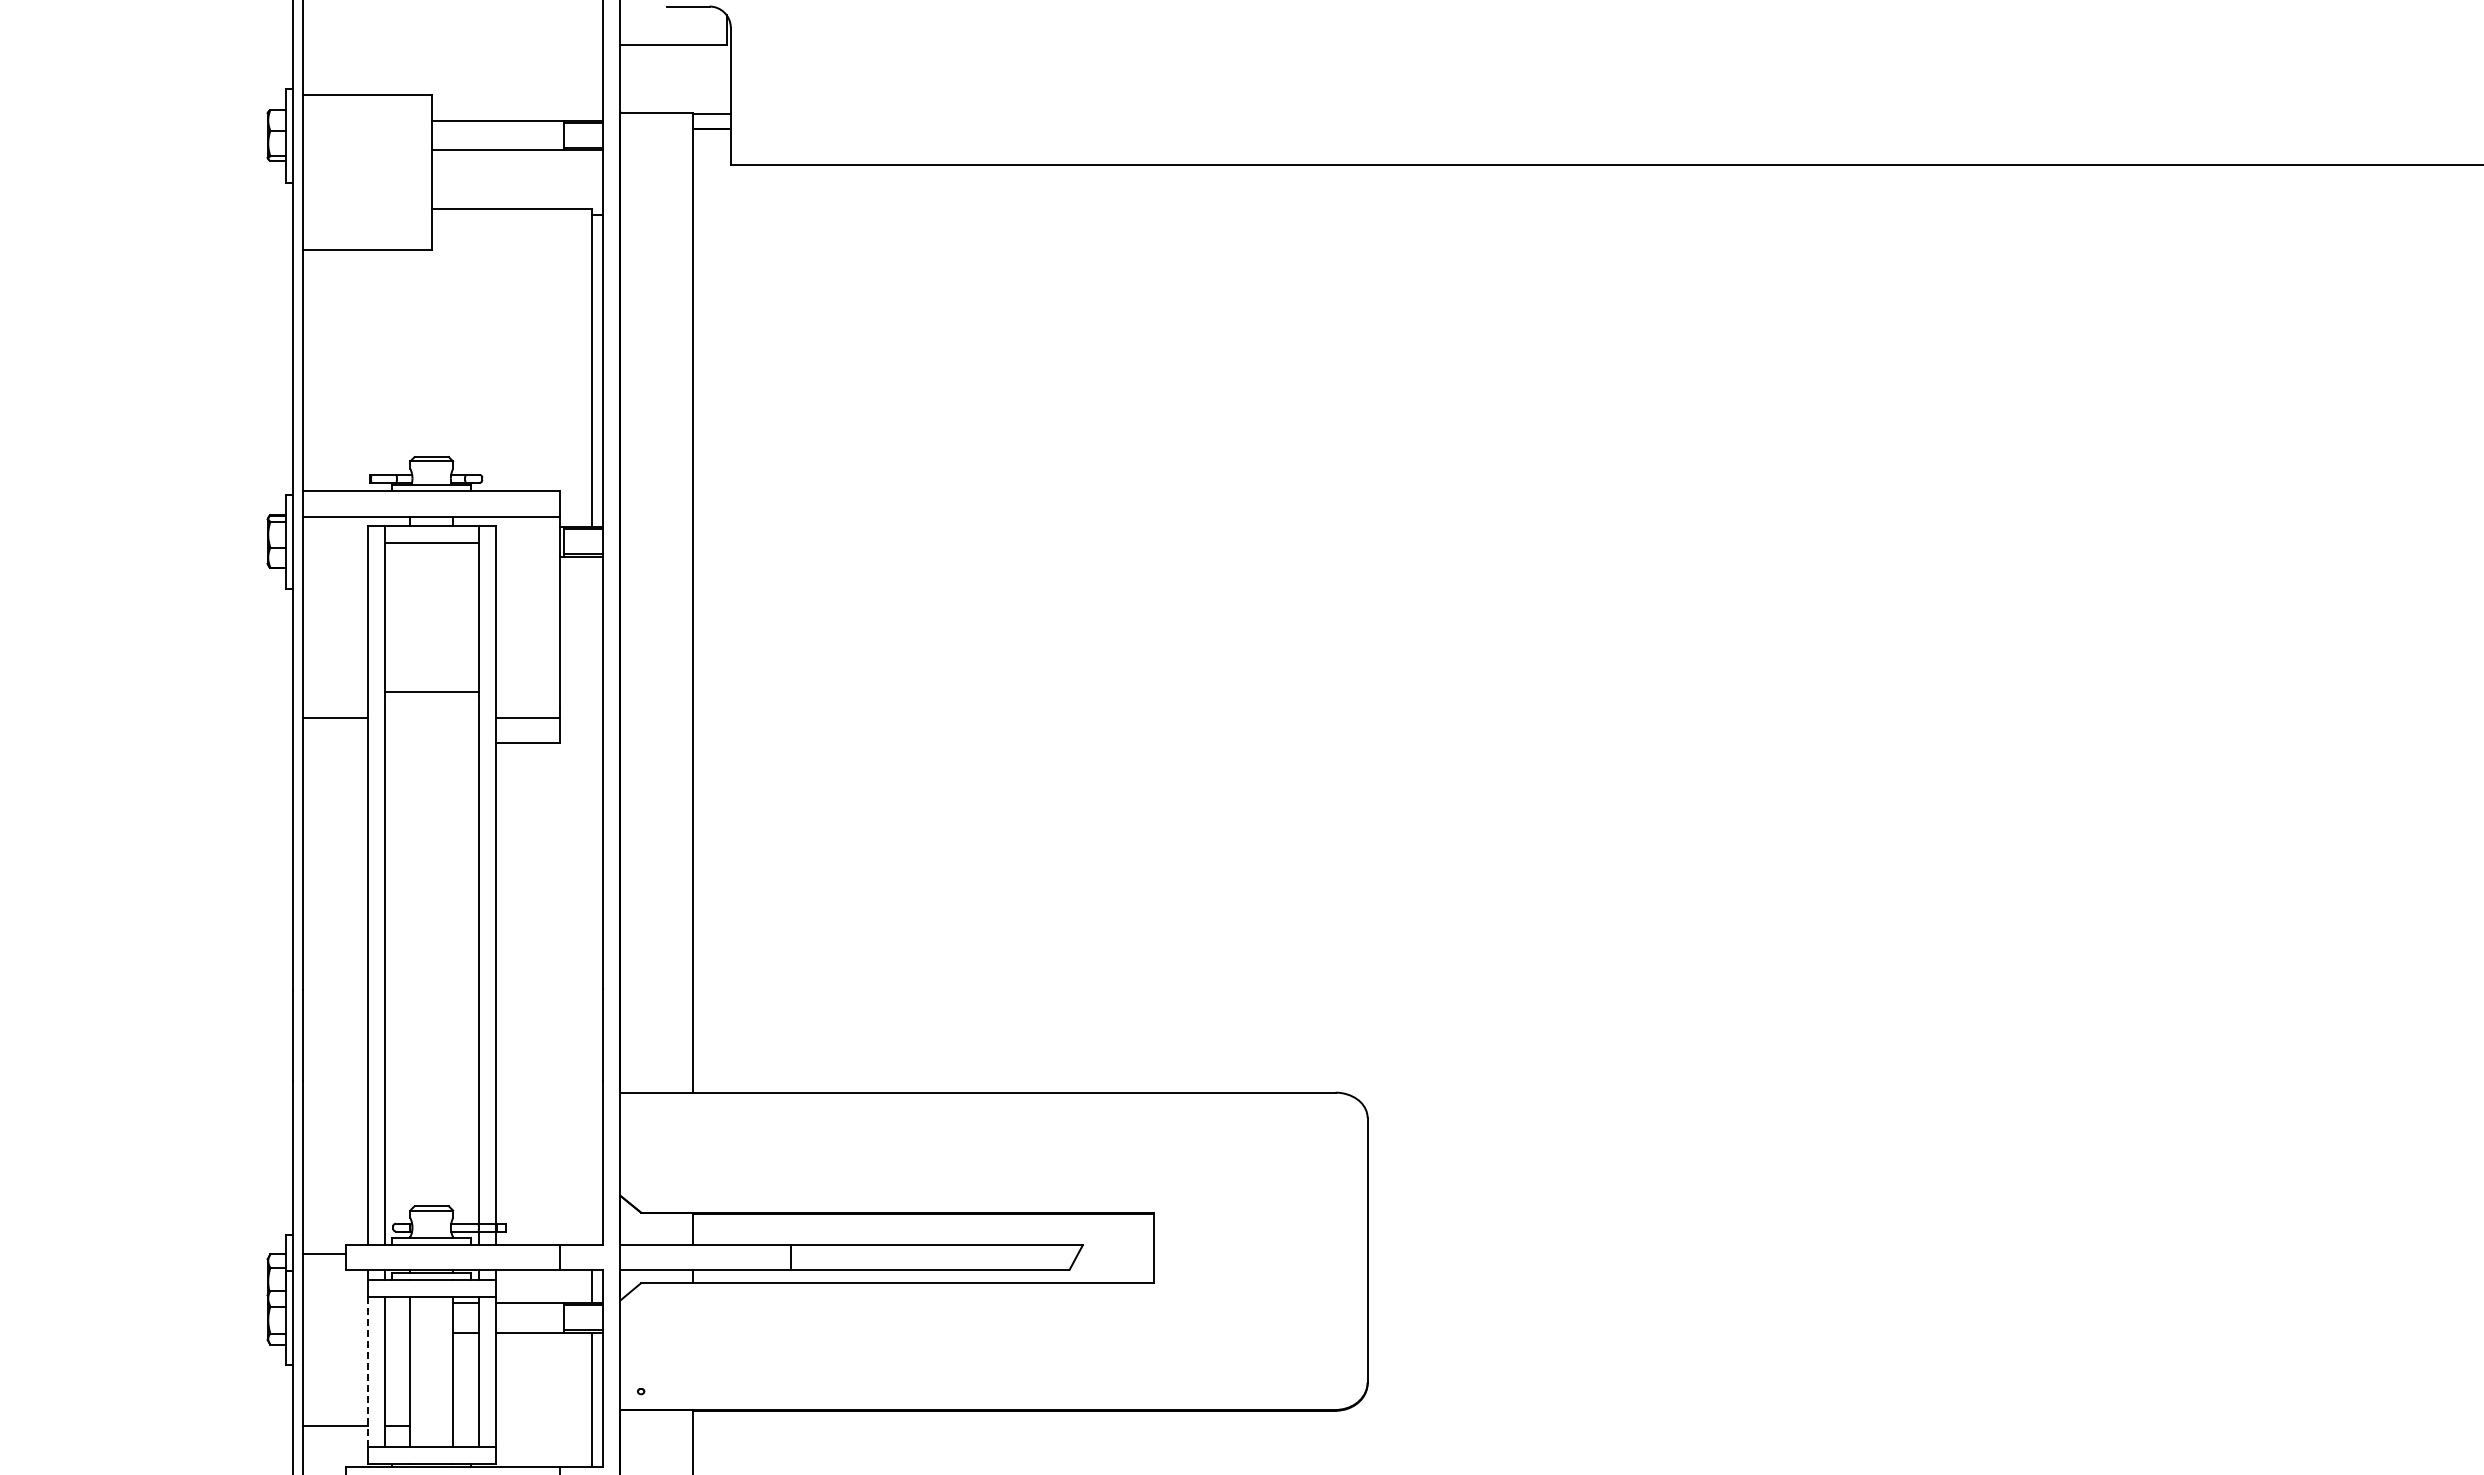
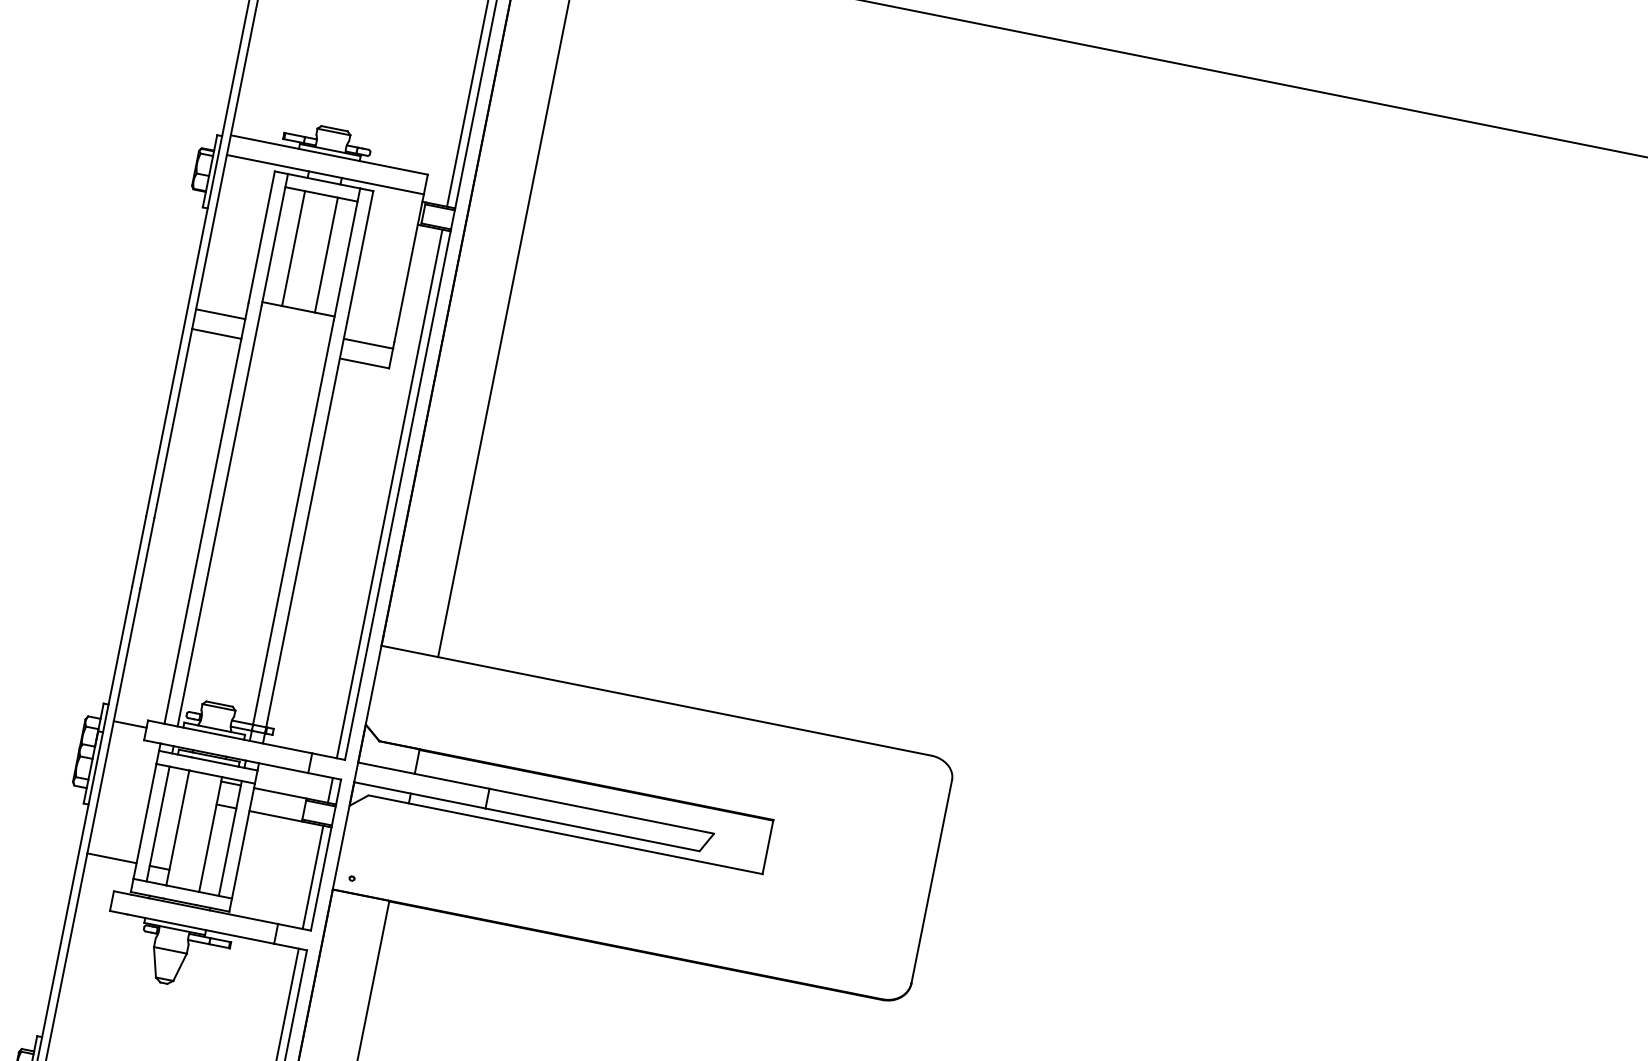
line: (410, 617) -> (293, 248), added
line: (453, 617) -> (326, 255), added
line: (335, 743) -> (216, 333), added
line: (591, 900) -> (389, 493), added
line: (367, 1371) -> (144, 821), dashed -> solid

